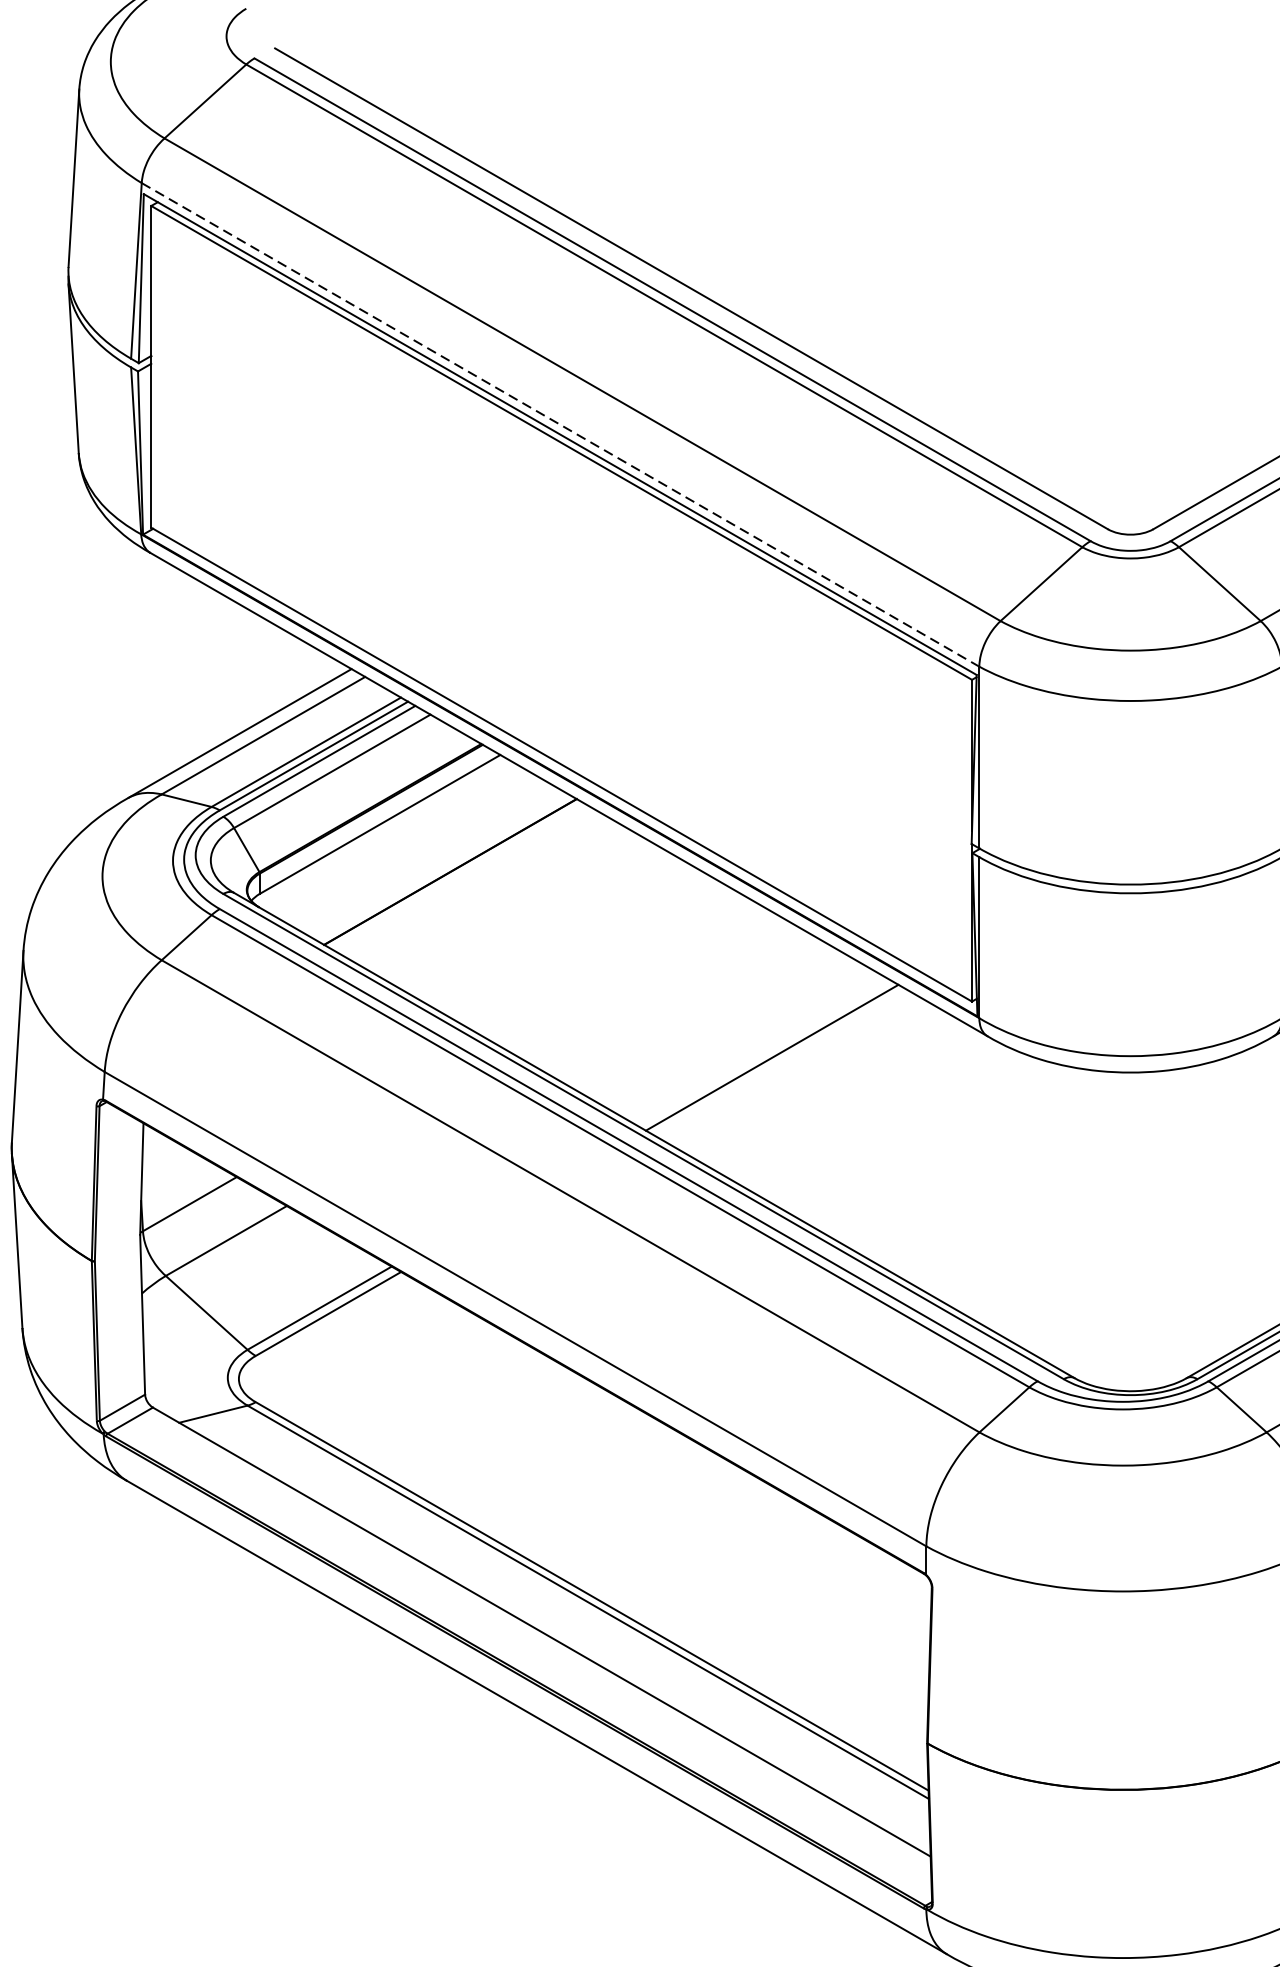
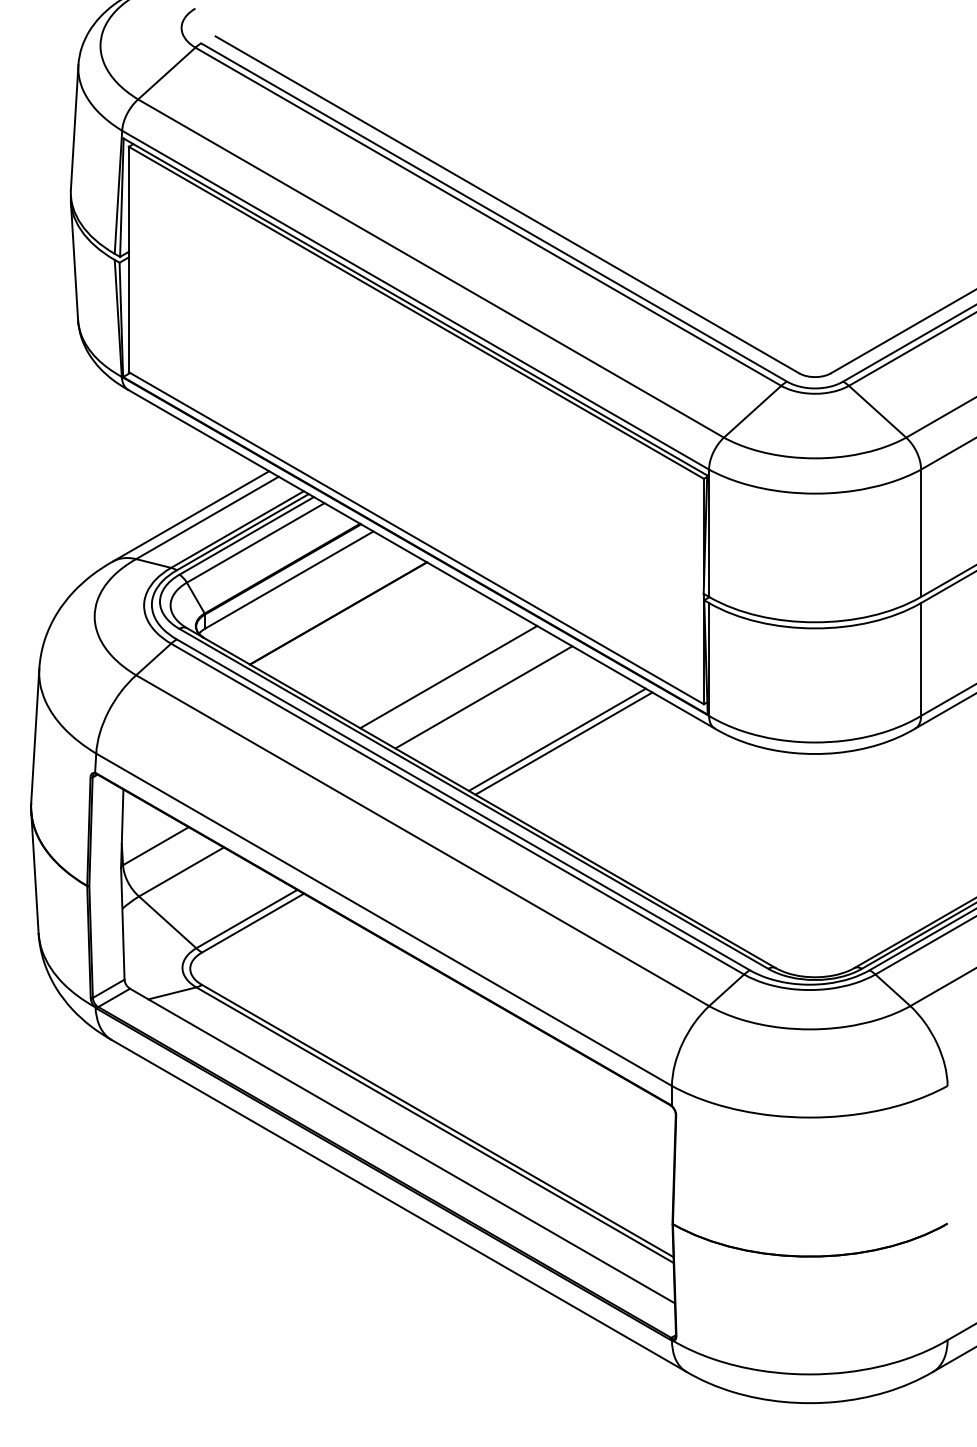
line: (560, 425) -> (415, 300), dashed -> solid
line: (607, 963) -> (448, 677), added
line: (657, 991) -> (483, 697), added
line: (761, 1051) -> (556, 739), added

